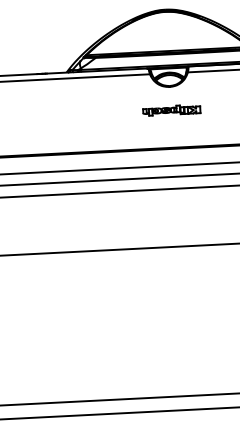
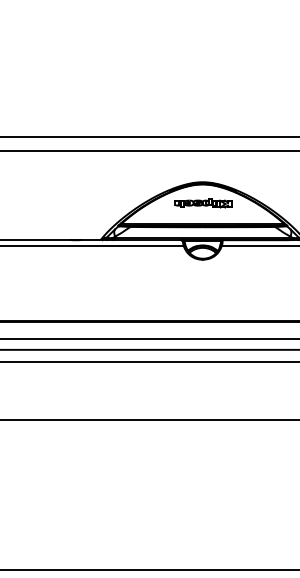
part: (171, 110) -> (203, 203), moved

